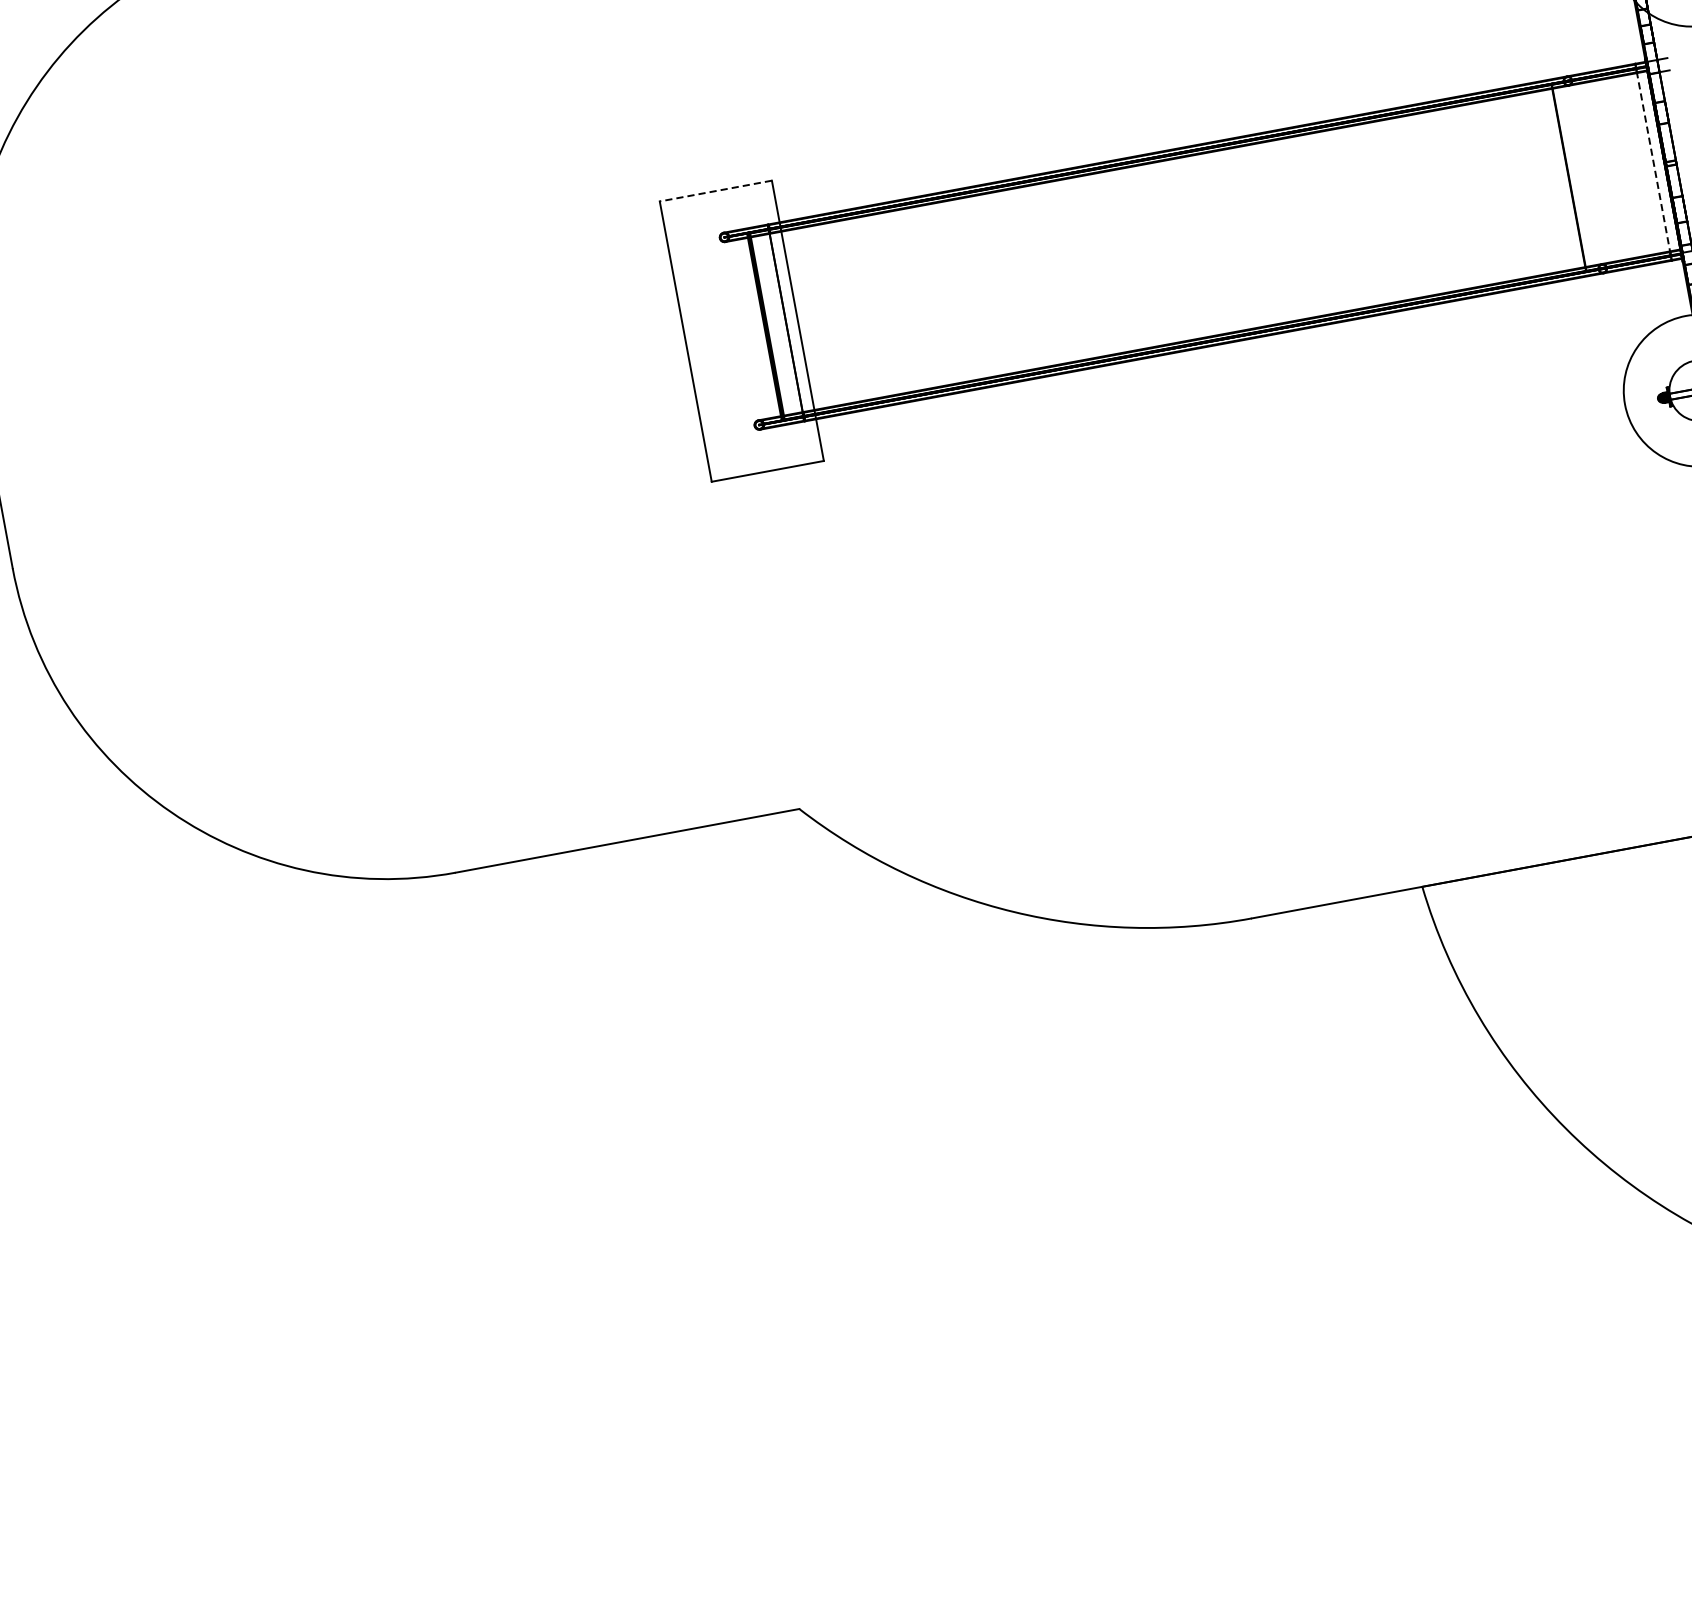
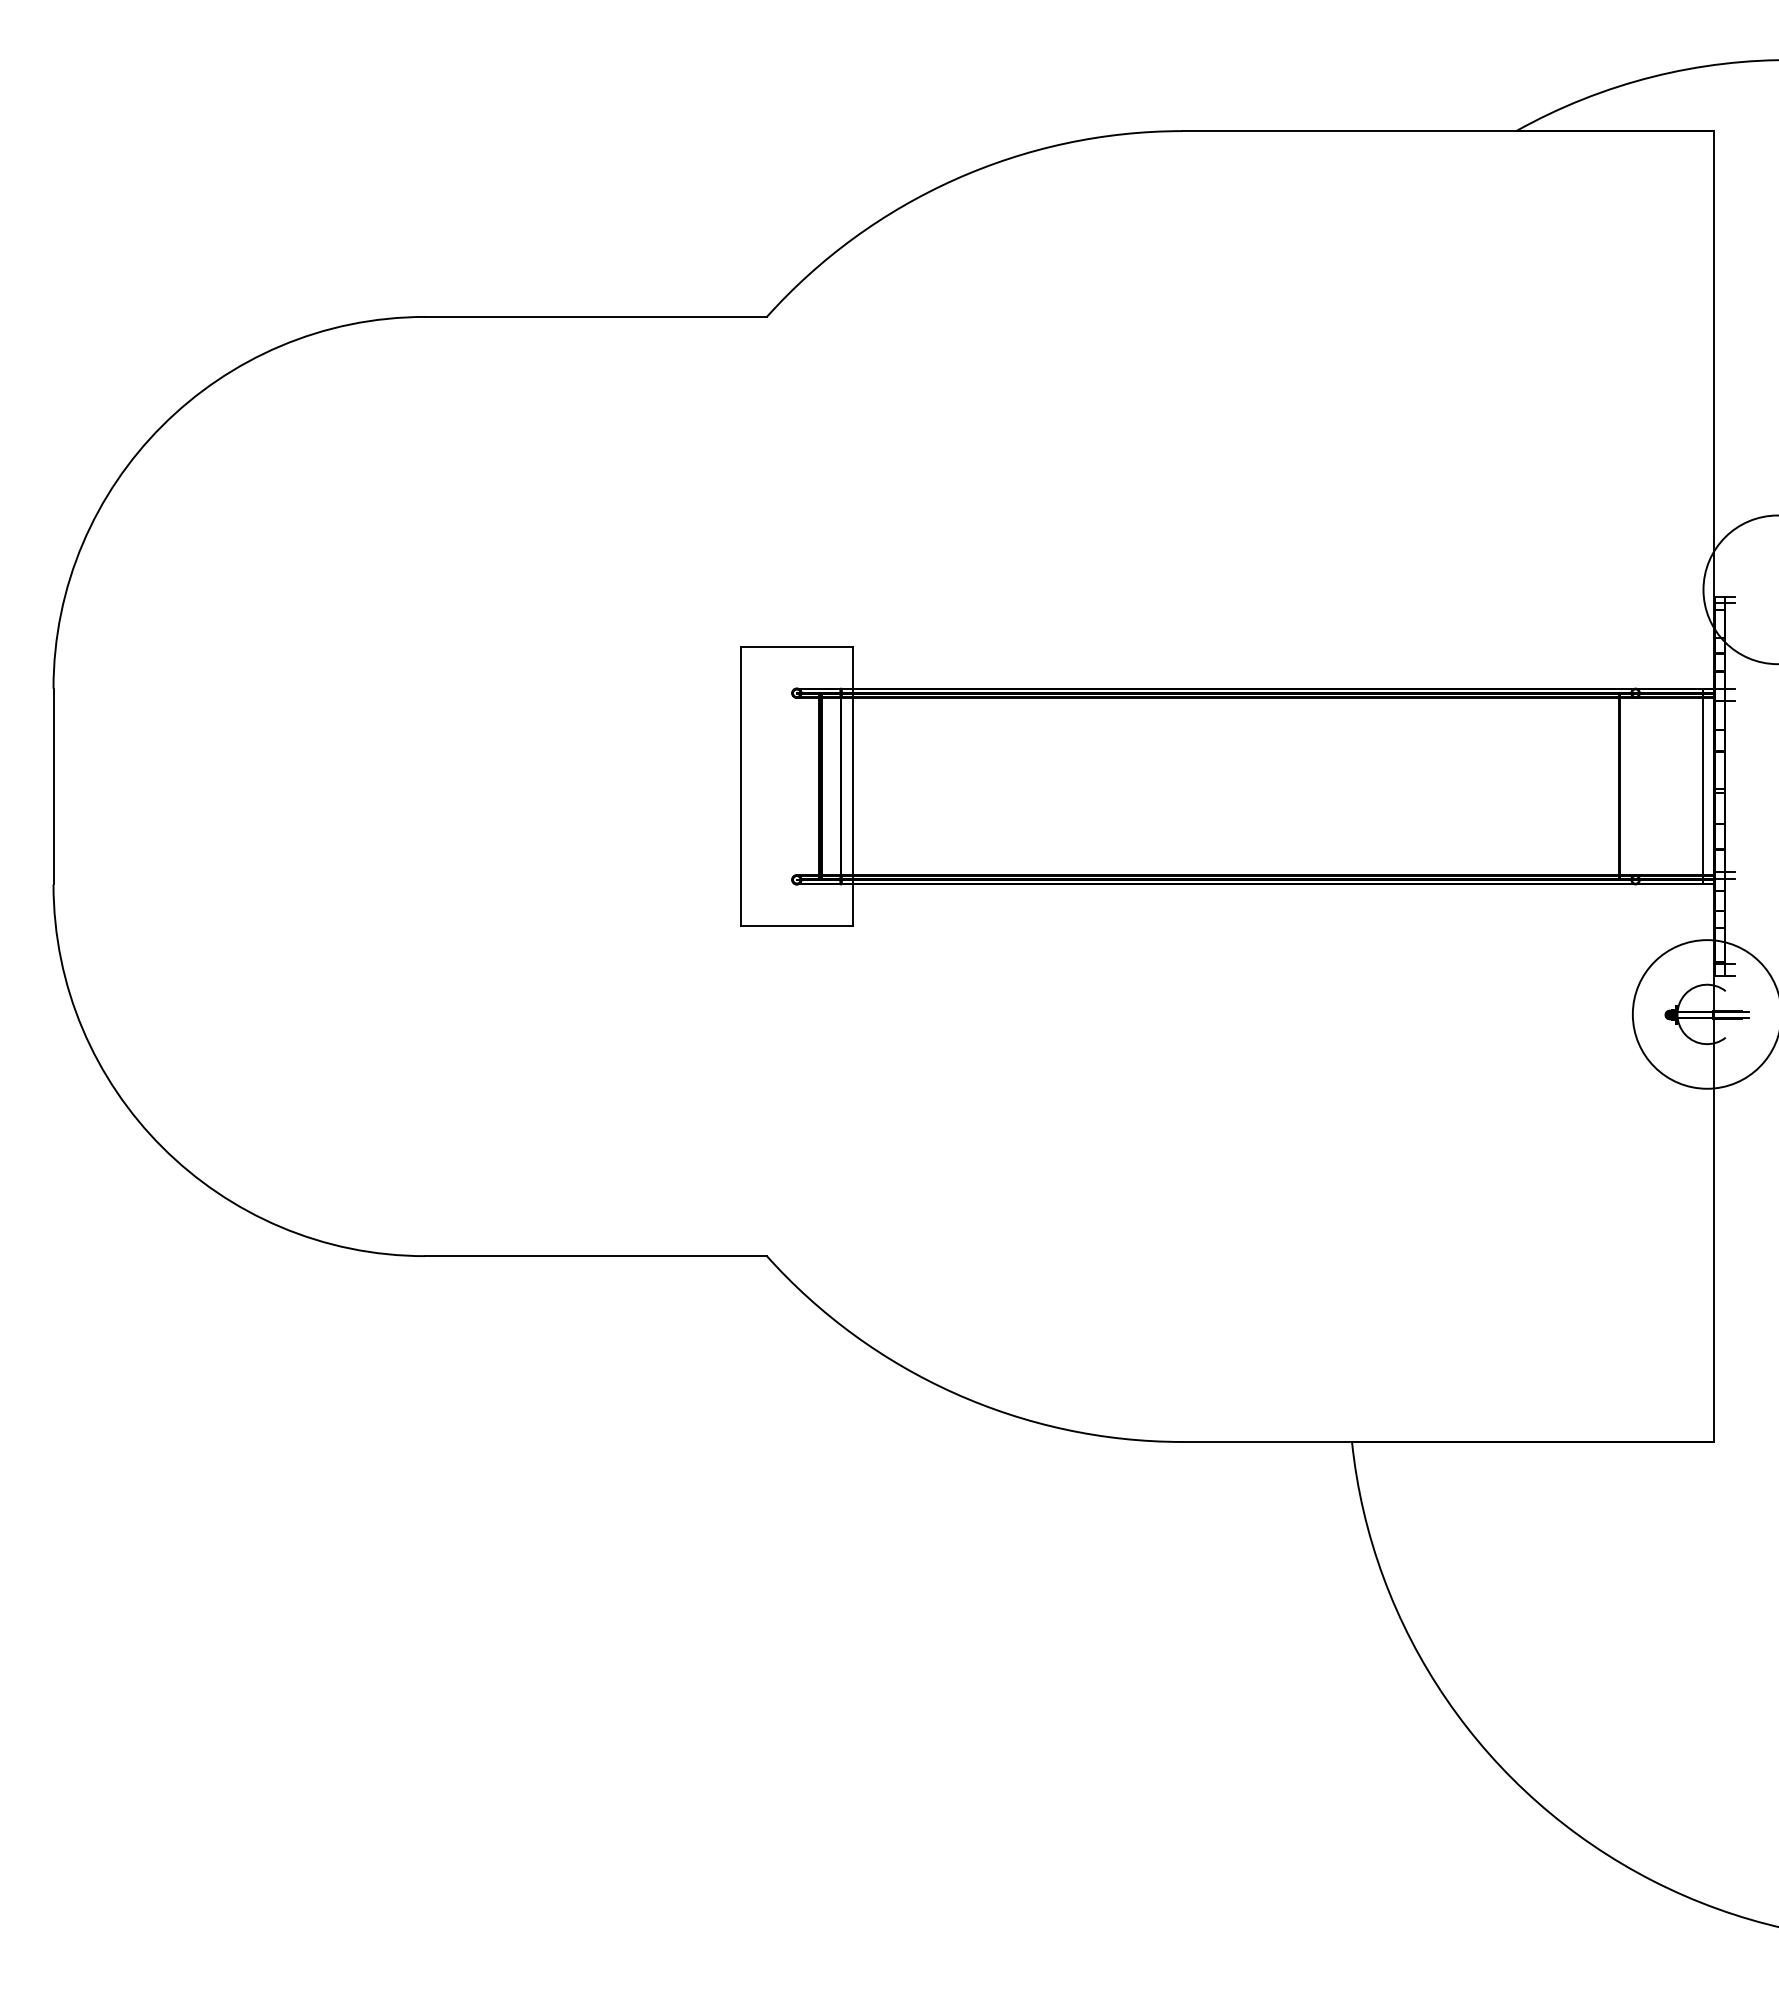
line: (1653, 162) -> (1703, 786), dashed -> solid
line: (715, 191) -> (796, 647), dashed -> solid

